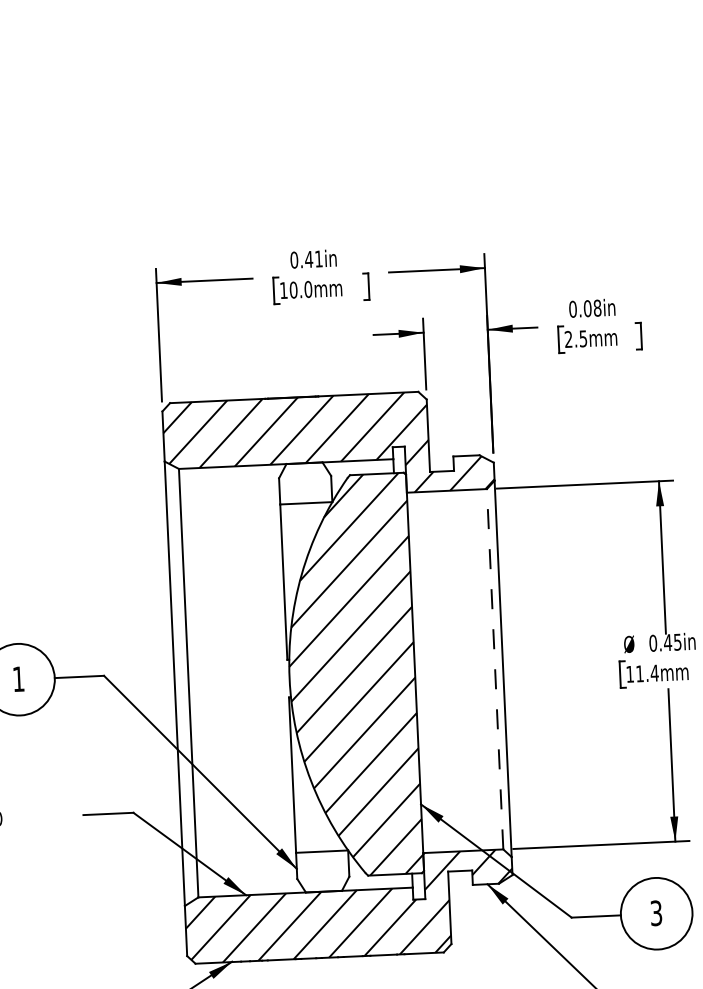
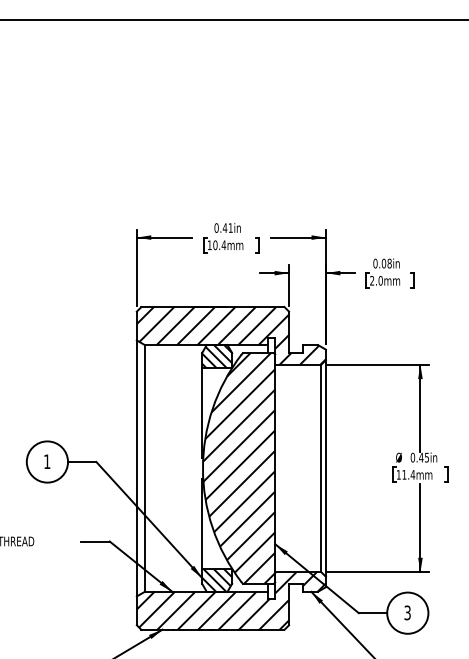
text: (307, 289) -> (223, 245), 10.0mm -> 10.4mm
text: (583, 338) -> (380, 280), 2.5mm -> 2.0mm
hatch: (306, 483) -> (217, 356), added
line: (495, 669) -> (321, 468), dashed -> solid
hatch: (323, 870) -> (217, 579), added

